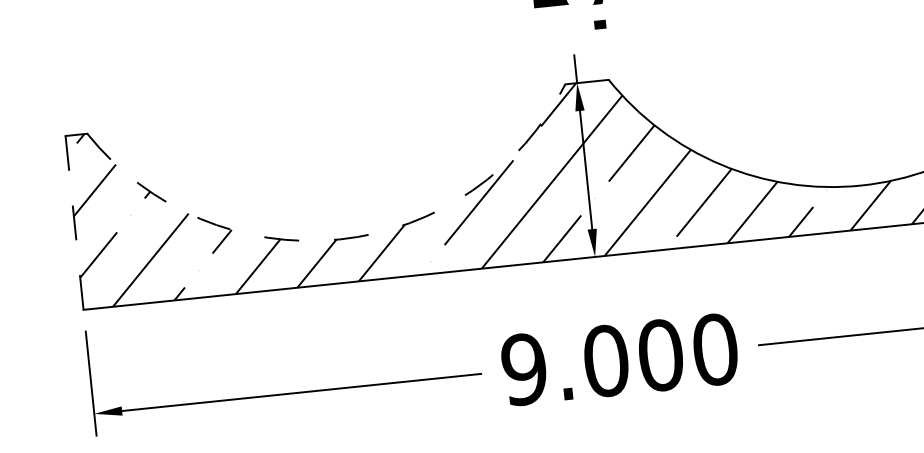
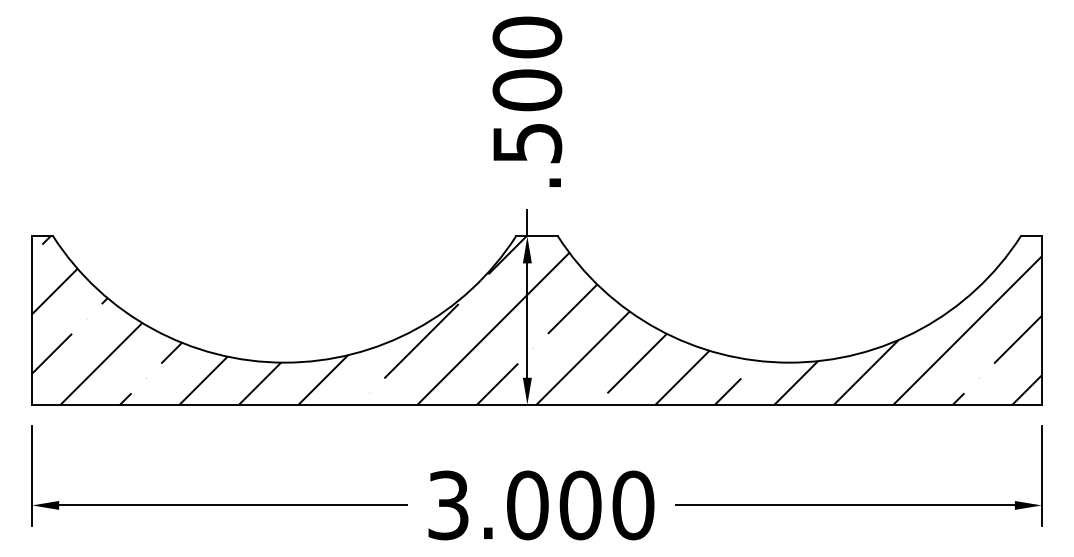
line: (74, 223) -> (32, 321), dashed -> solid
arc: (339, 239) -> (284, 362), dashed -> solid
text: (524, 369) -> (448, 505), 9.000 -> 3.000

